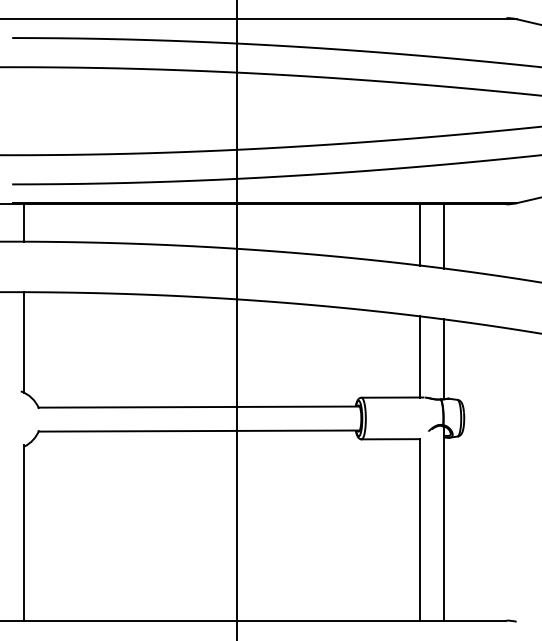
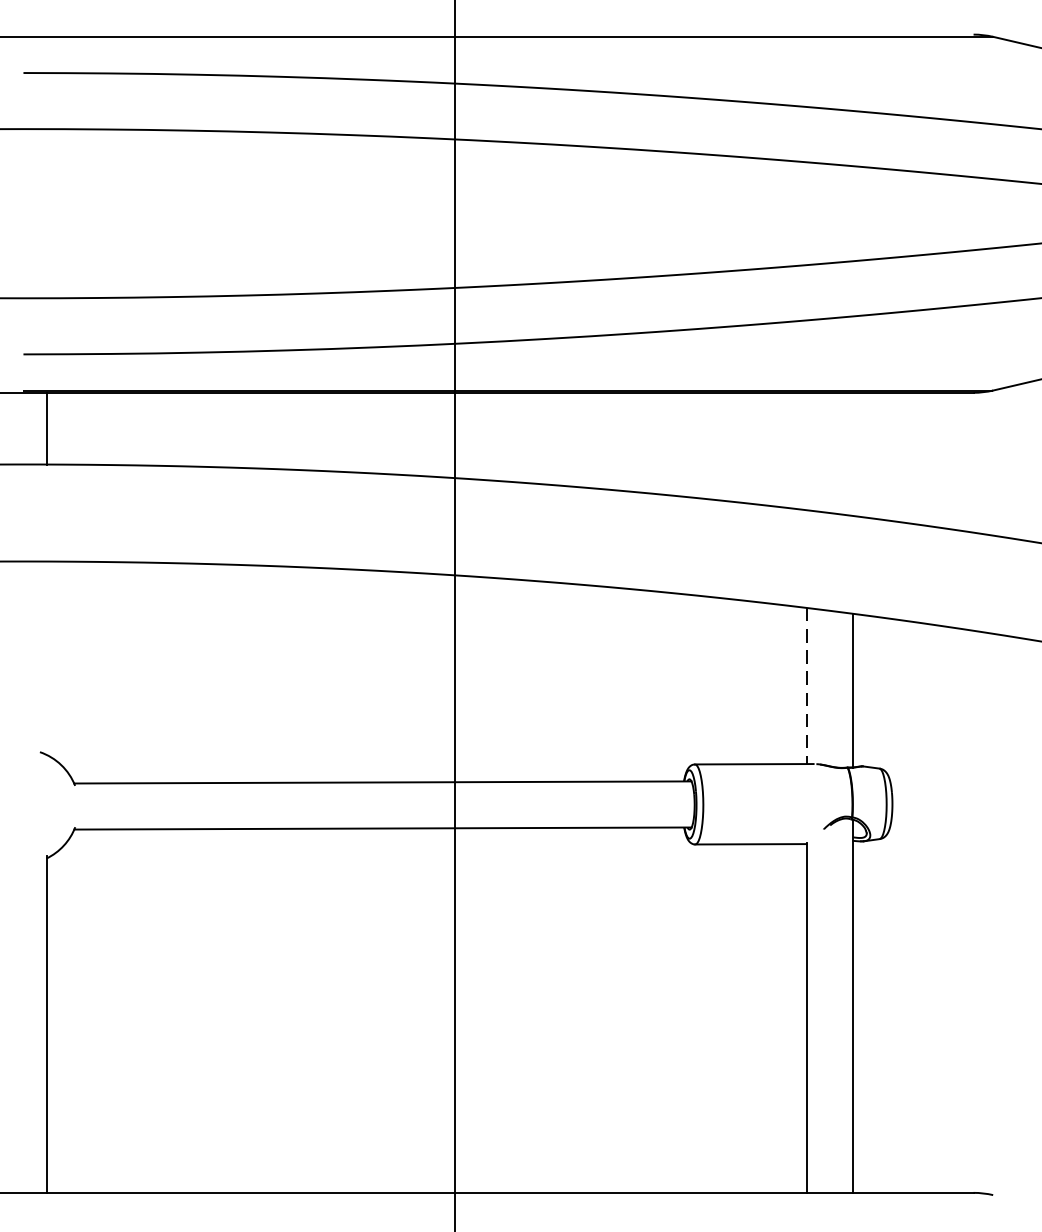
line: (419, 234) -> (806, 450), removed
line: (443, 236) -> (852, 454), removed
line: (24, 342) -> (47, 658), removed
line: (419, 356) -> (806, 685), solid -> dashed

